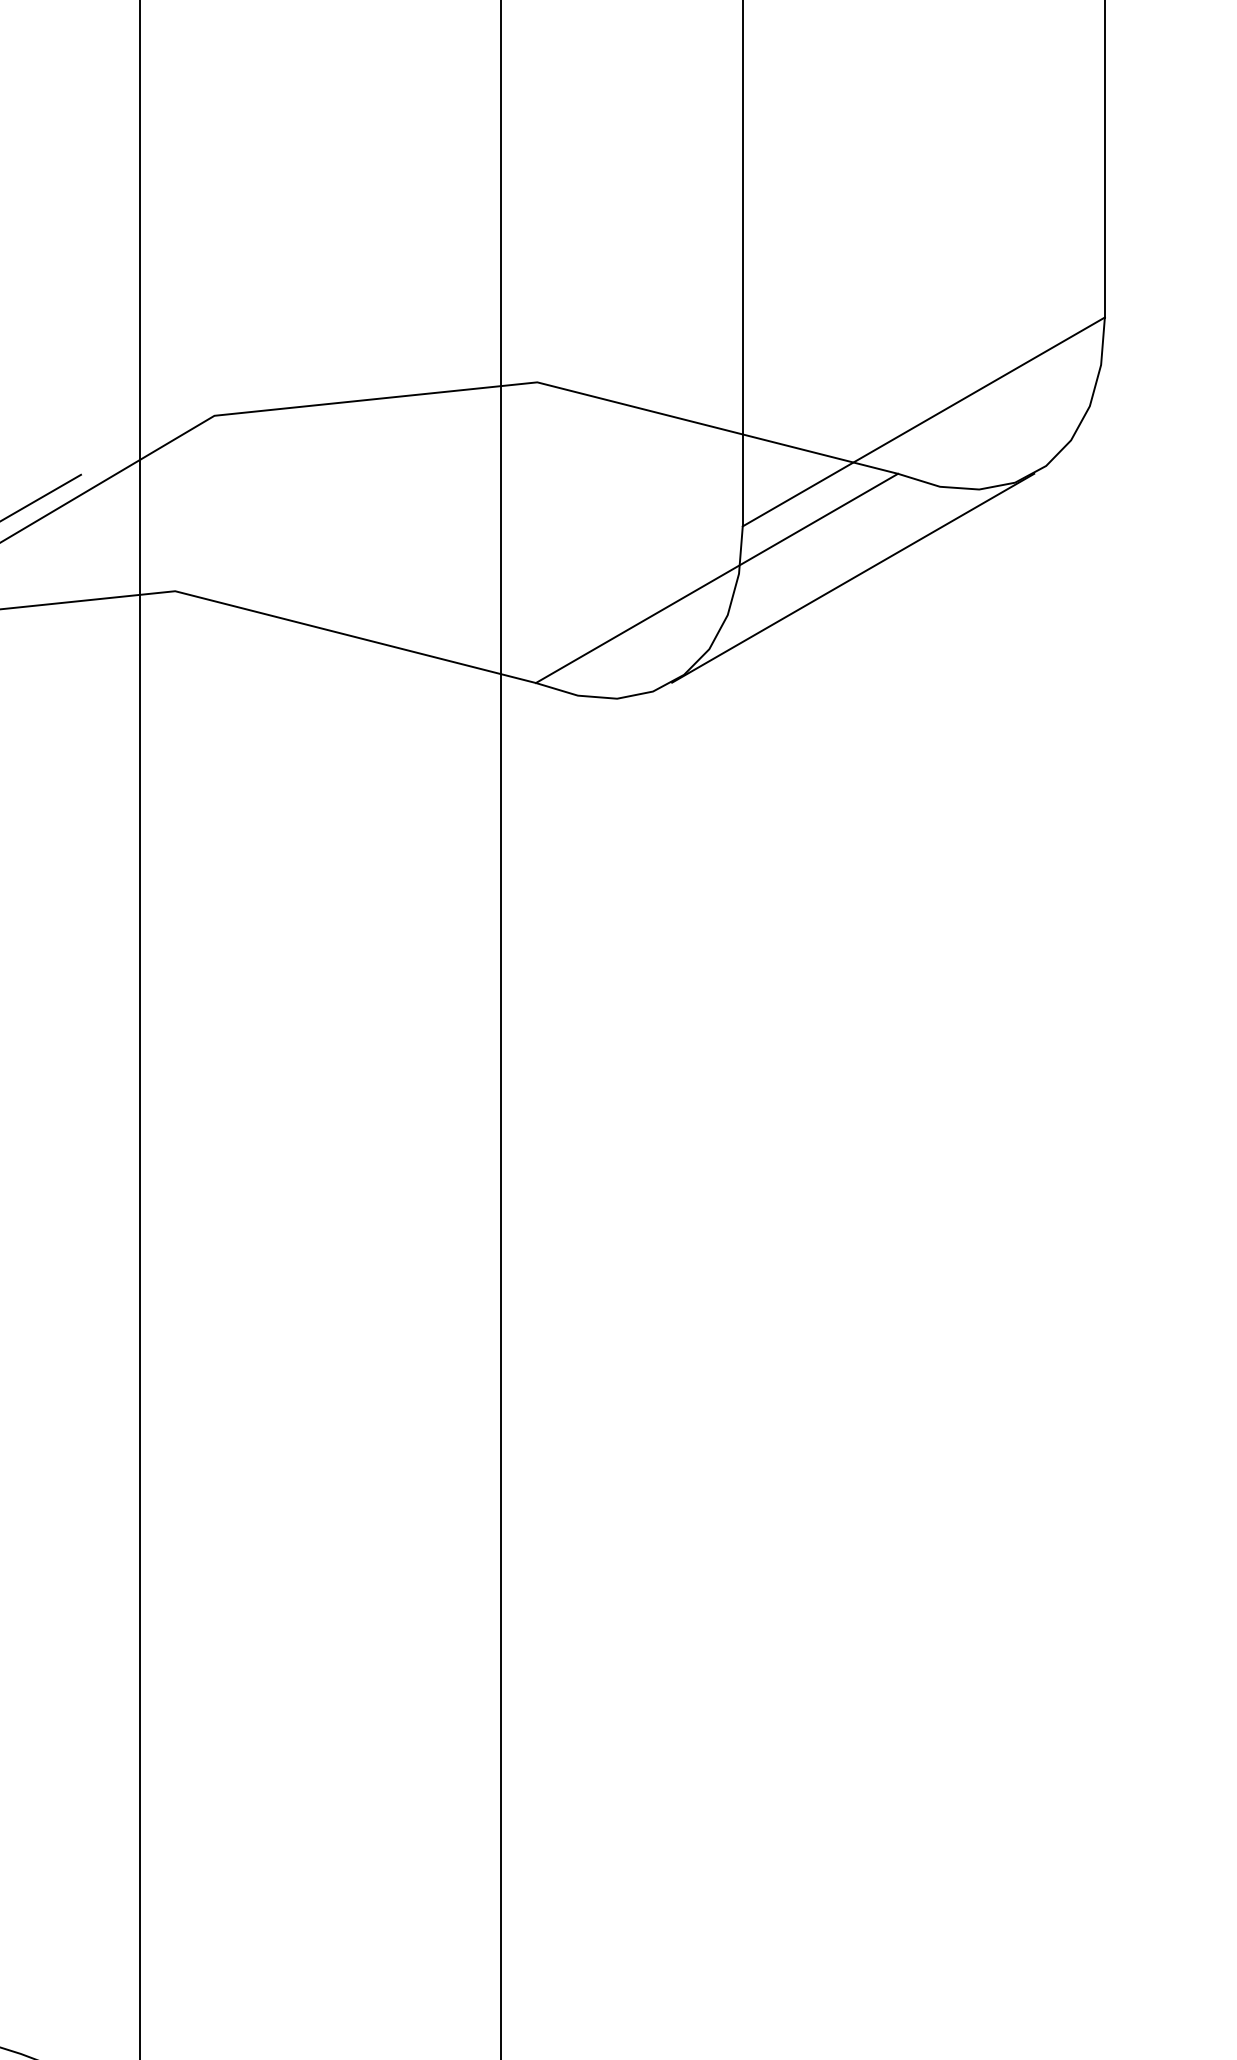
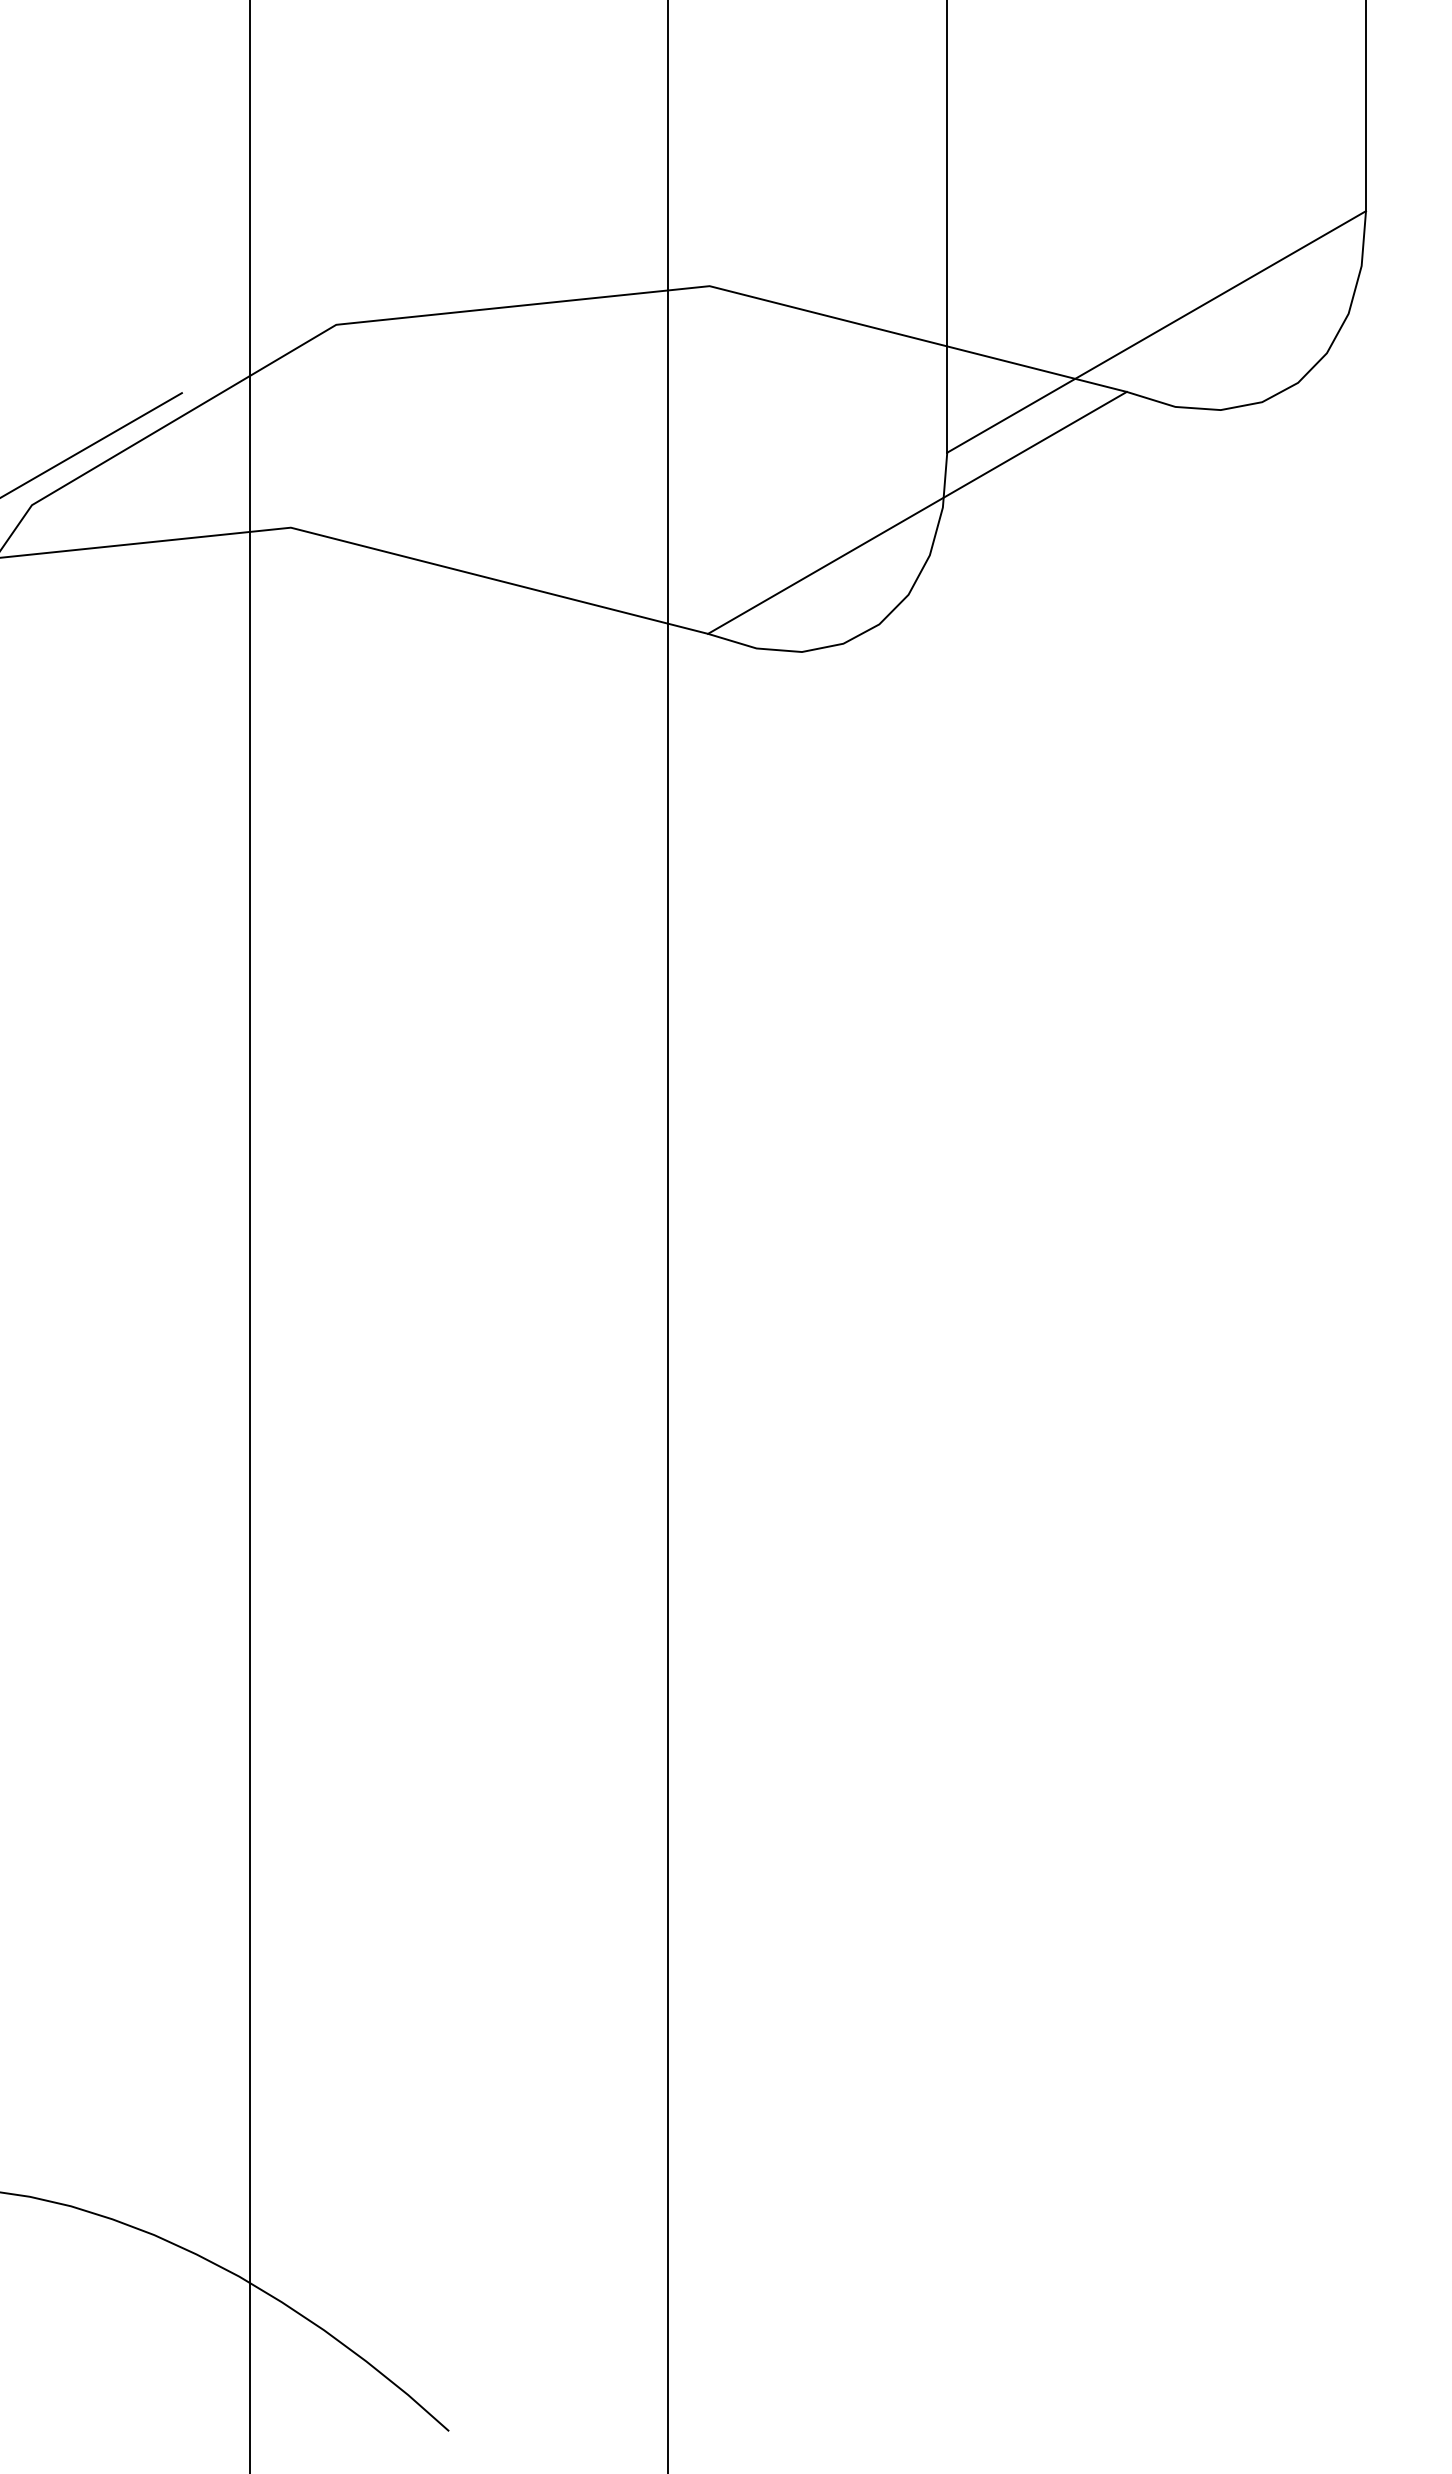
line: (852, 578) -> (1074, 512), removed

